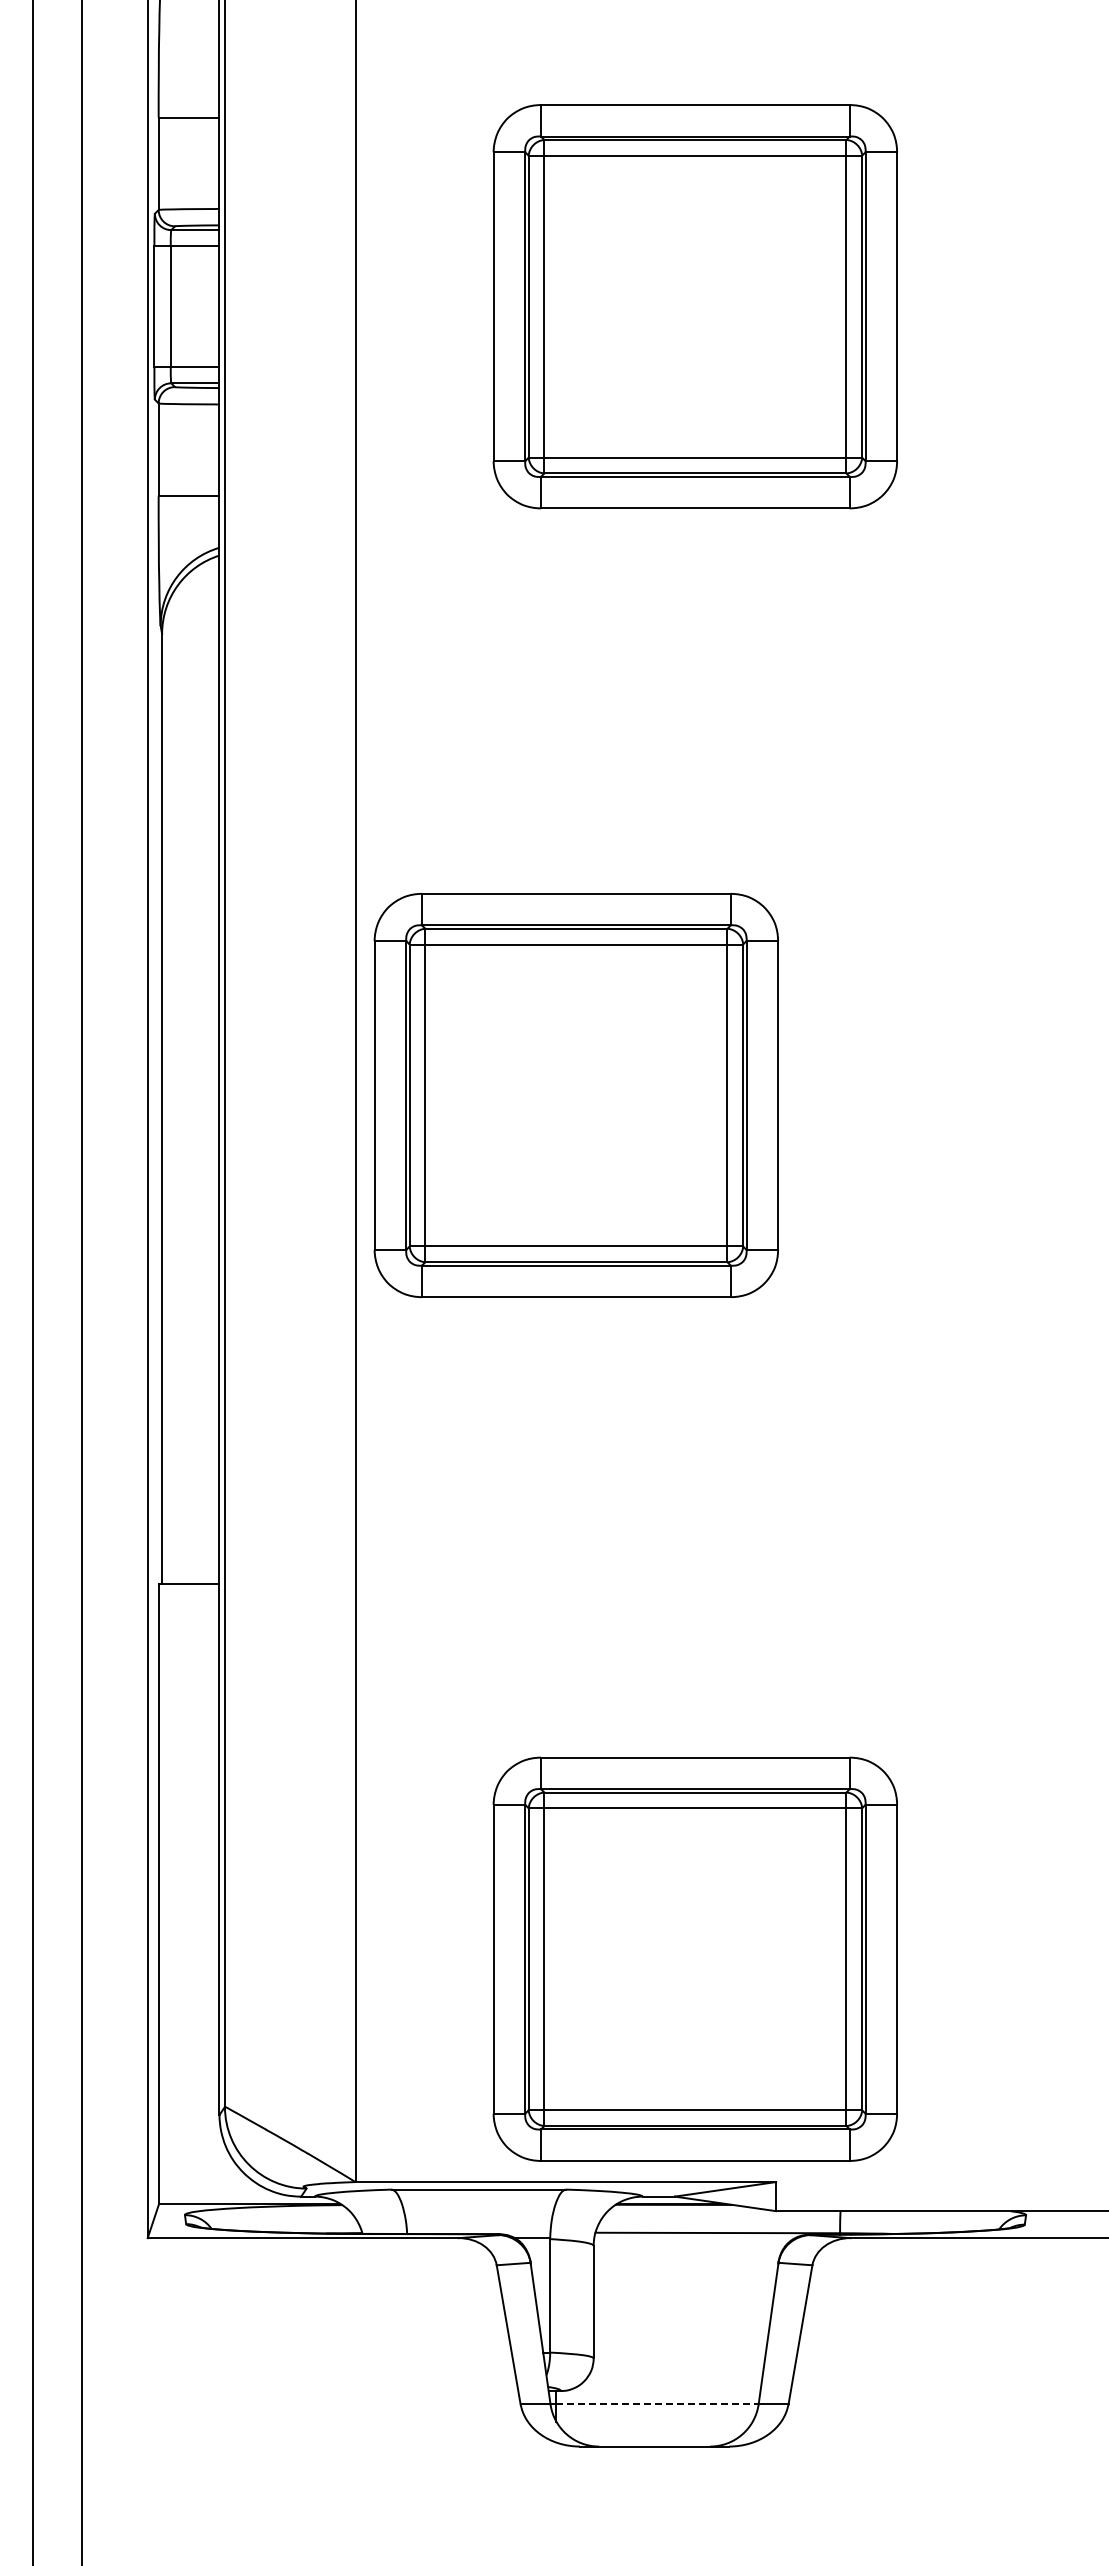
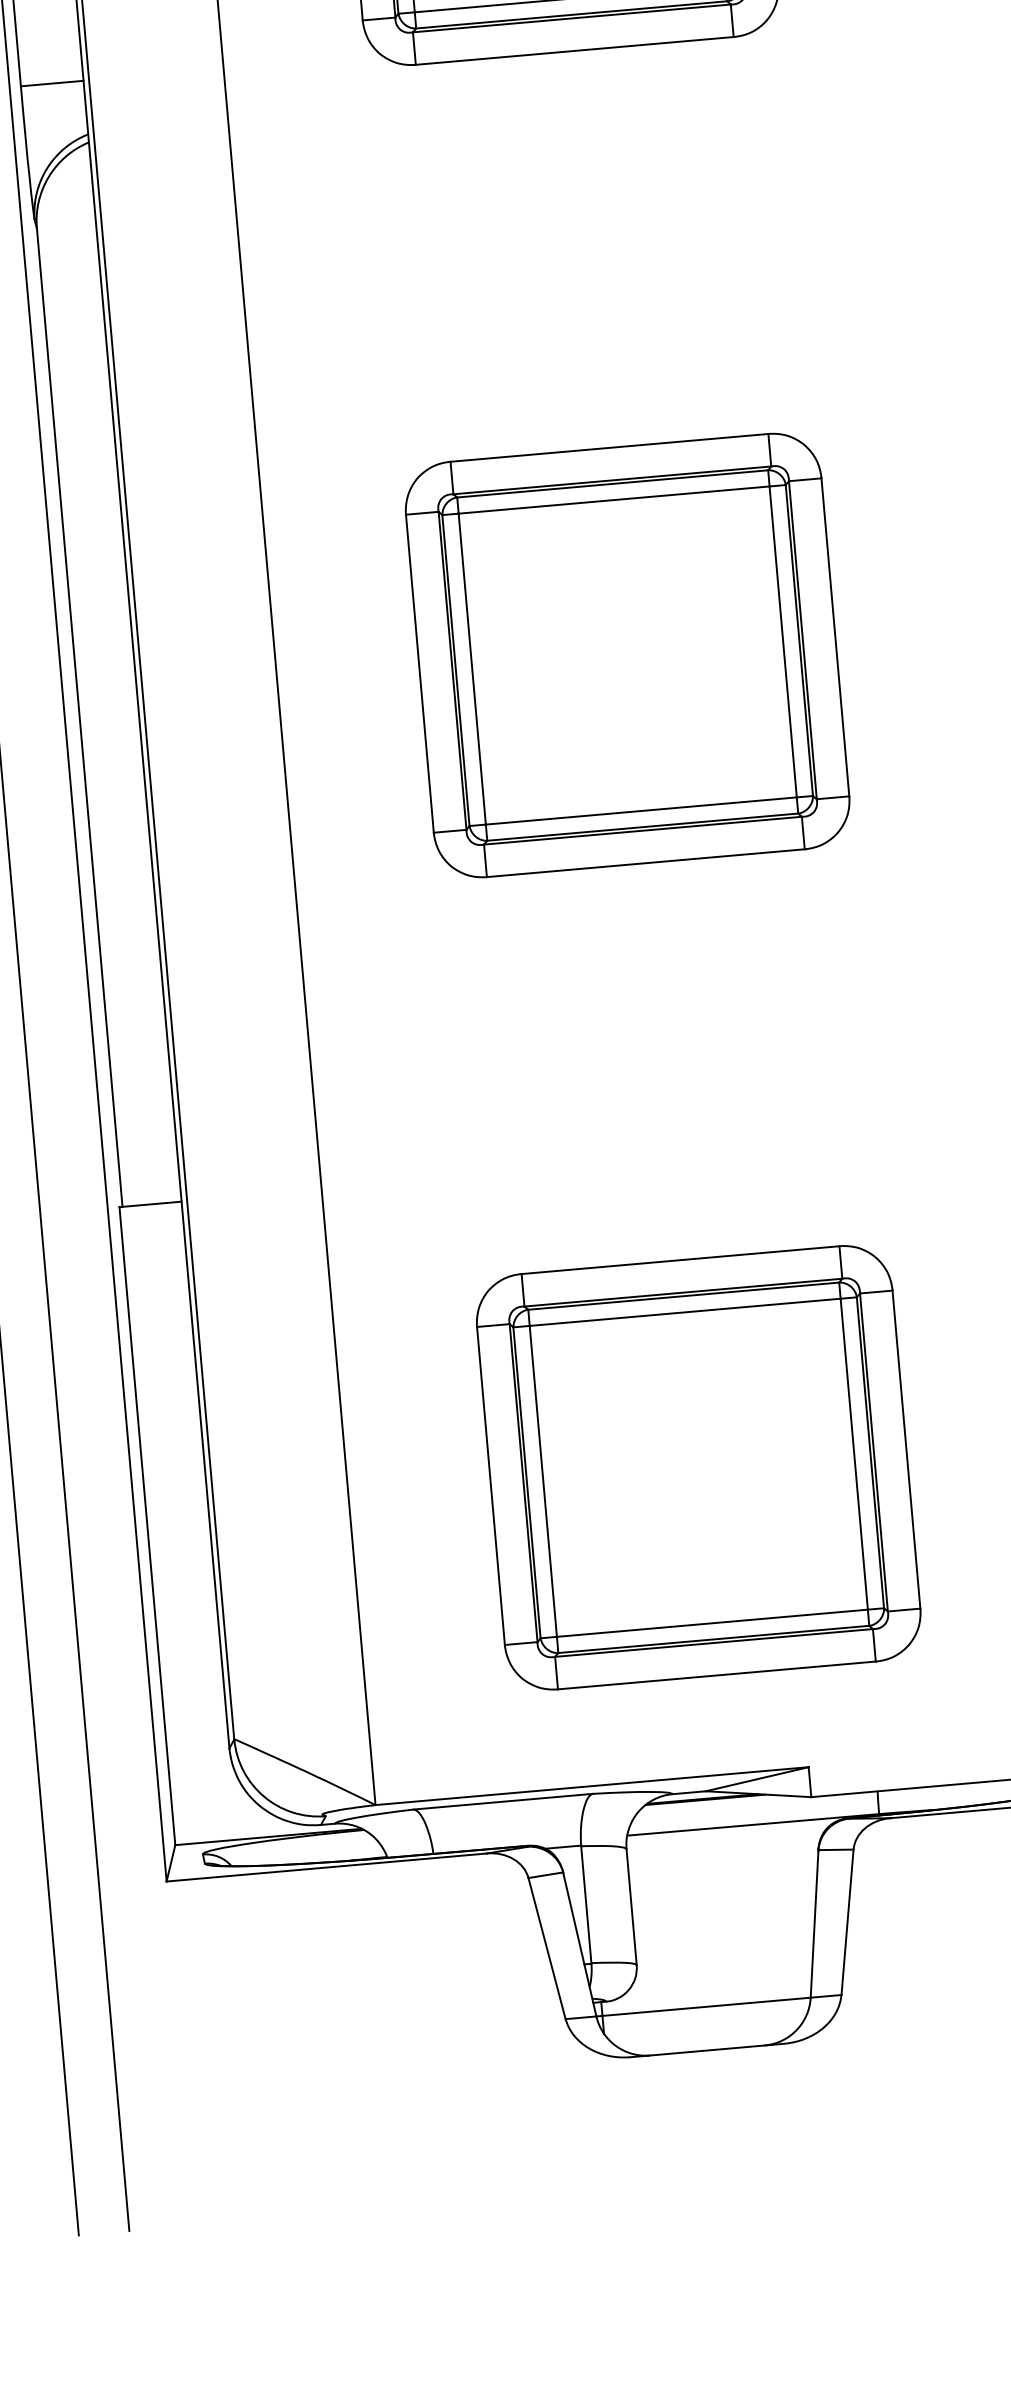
part: (575, 1095) -> (626, 655), moved
part: (694, 1958) -> (697, 1467), moved
line: (658, 2404) -> (707, 2006), dashed -> solid

